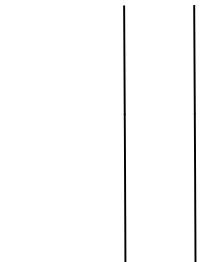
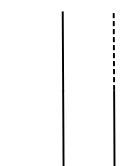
line: (194, 59) -> (113, 50), solid -> dashed

